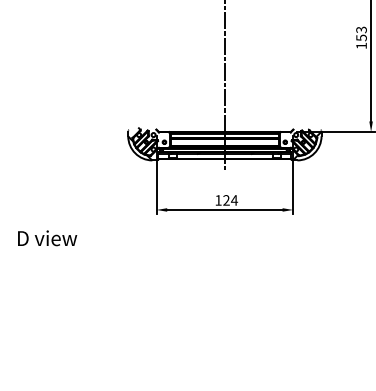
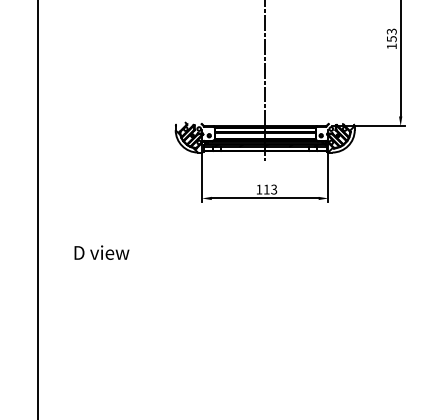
text: (230, 200) -> (270, 189), 124 -> 113
text: (47, 238) -> (101, 252), moved

